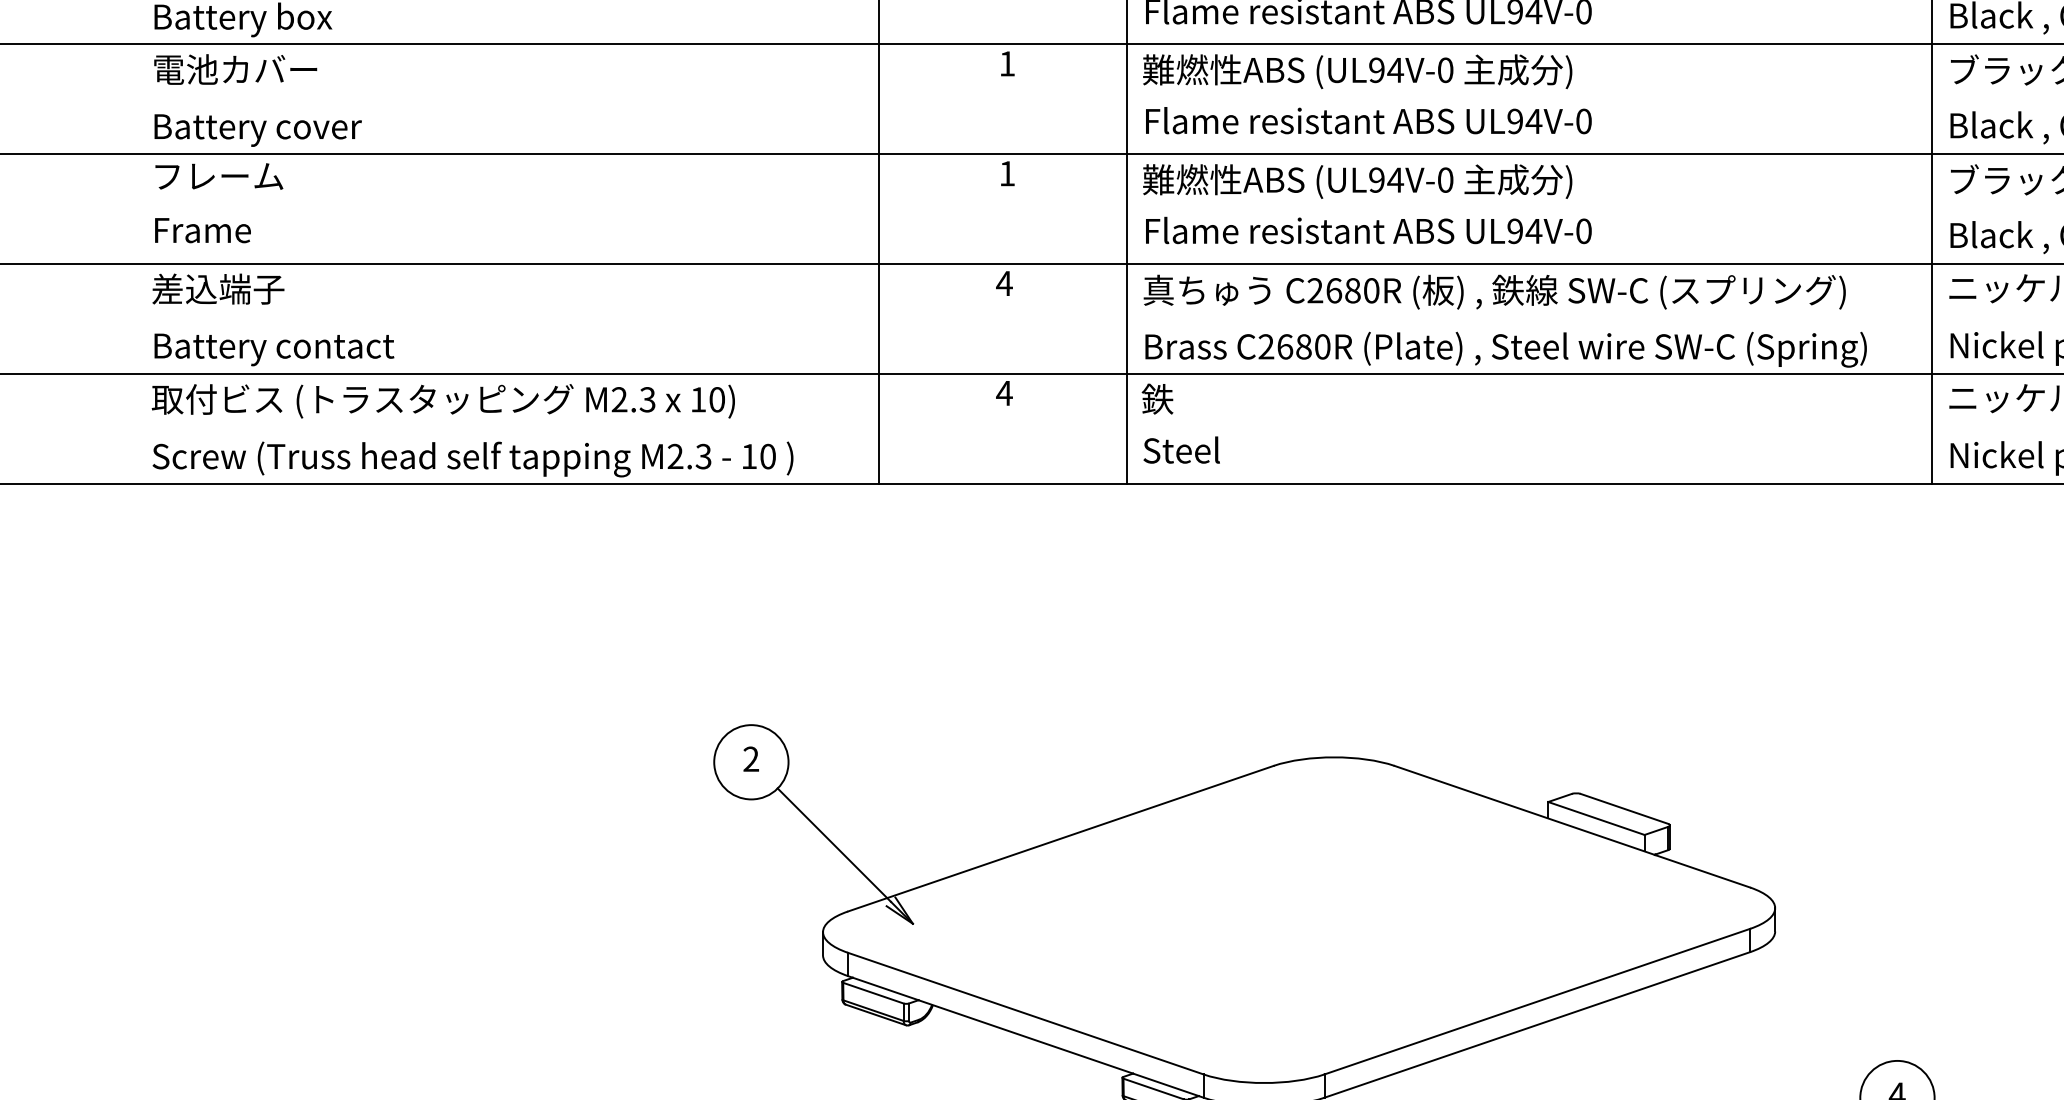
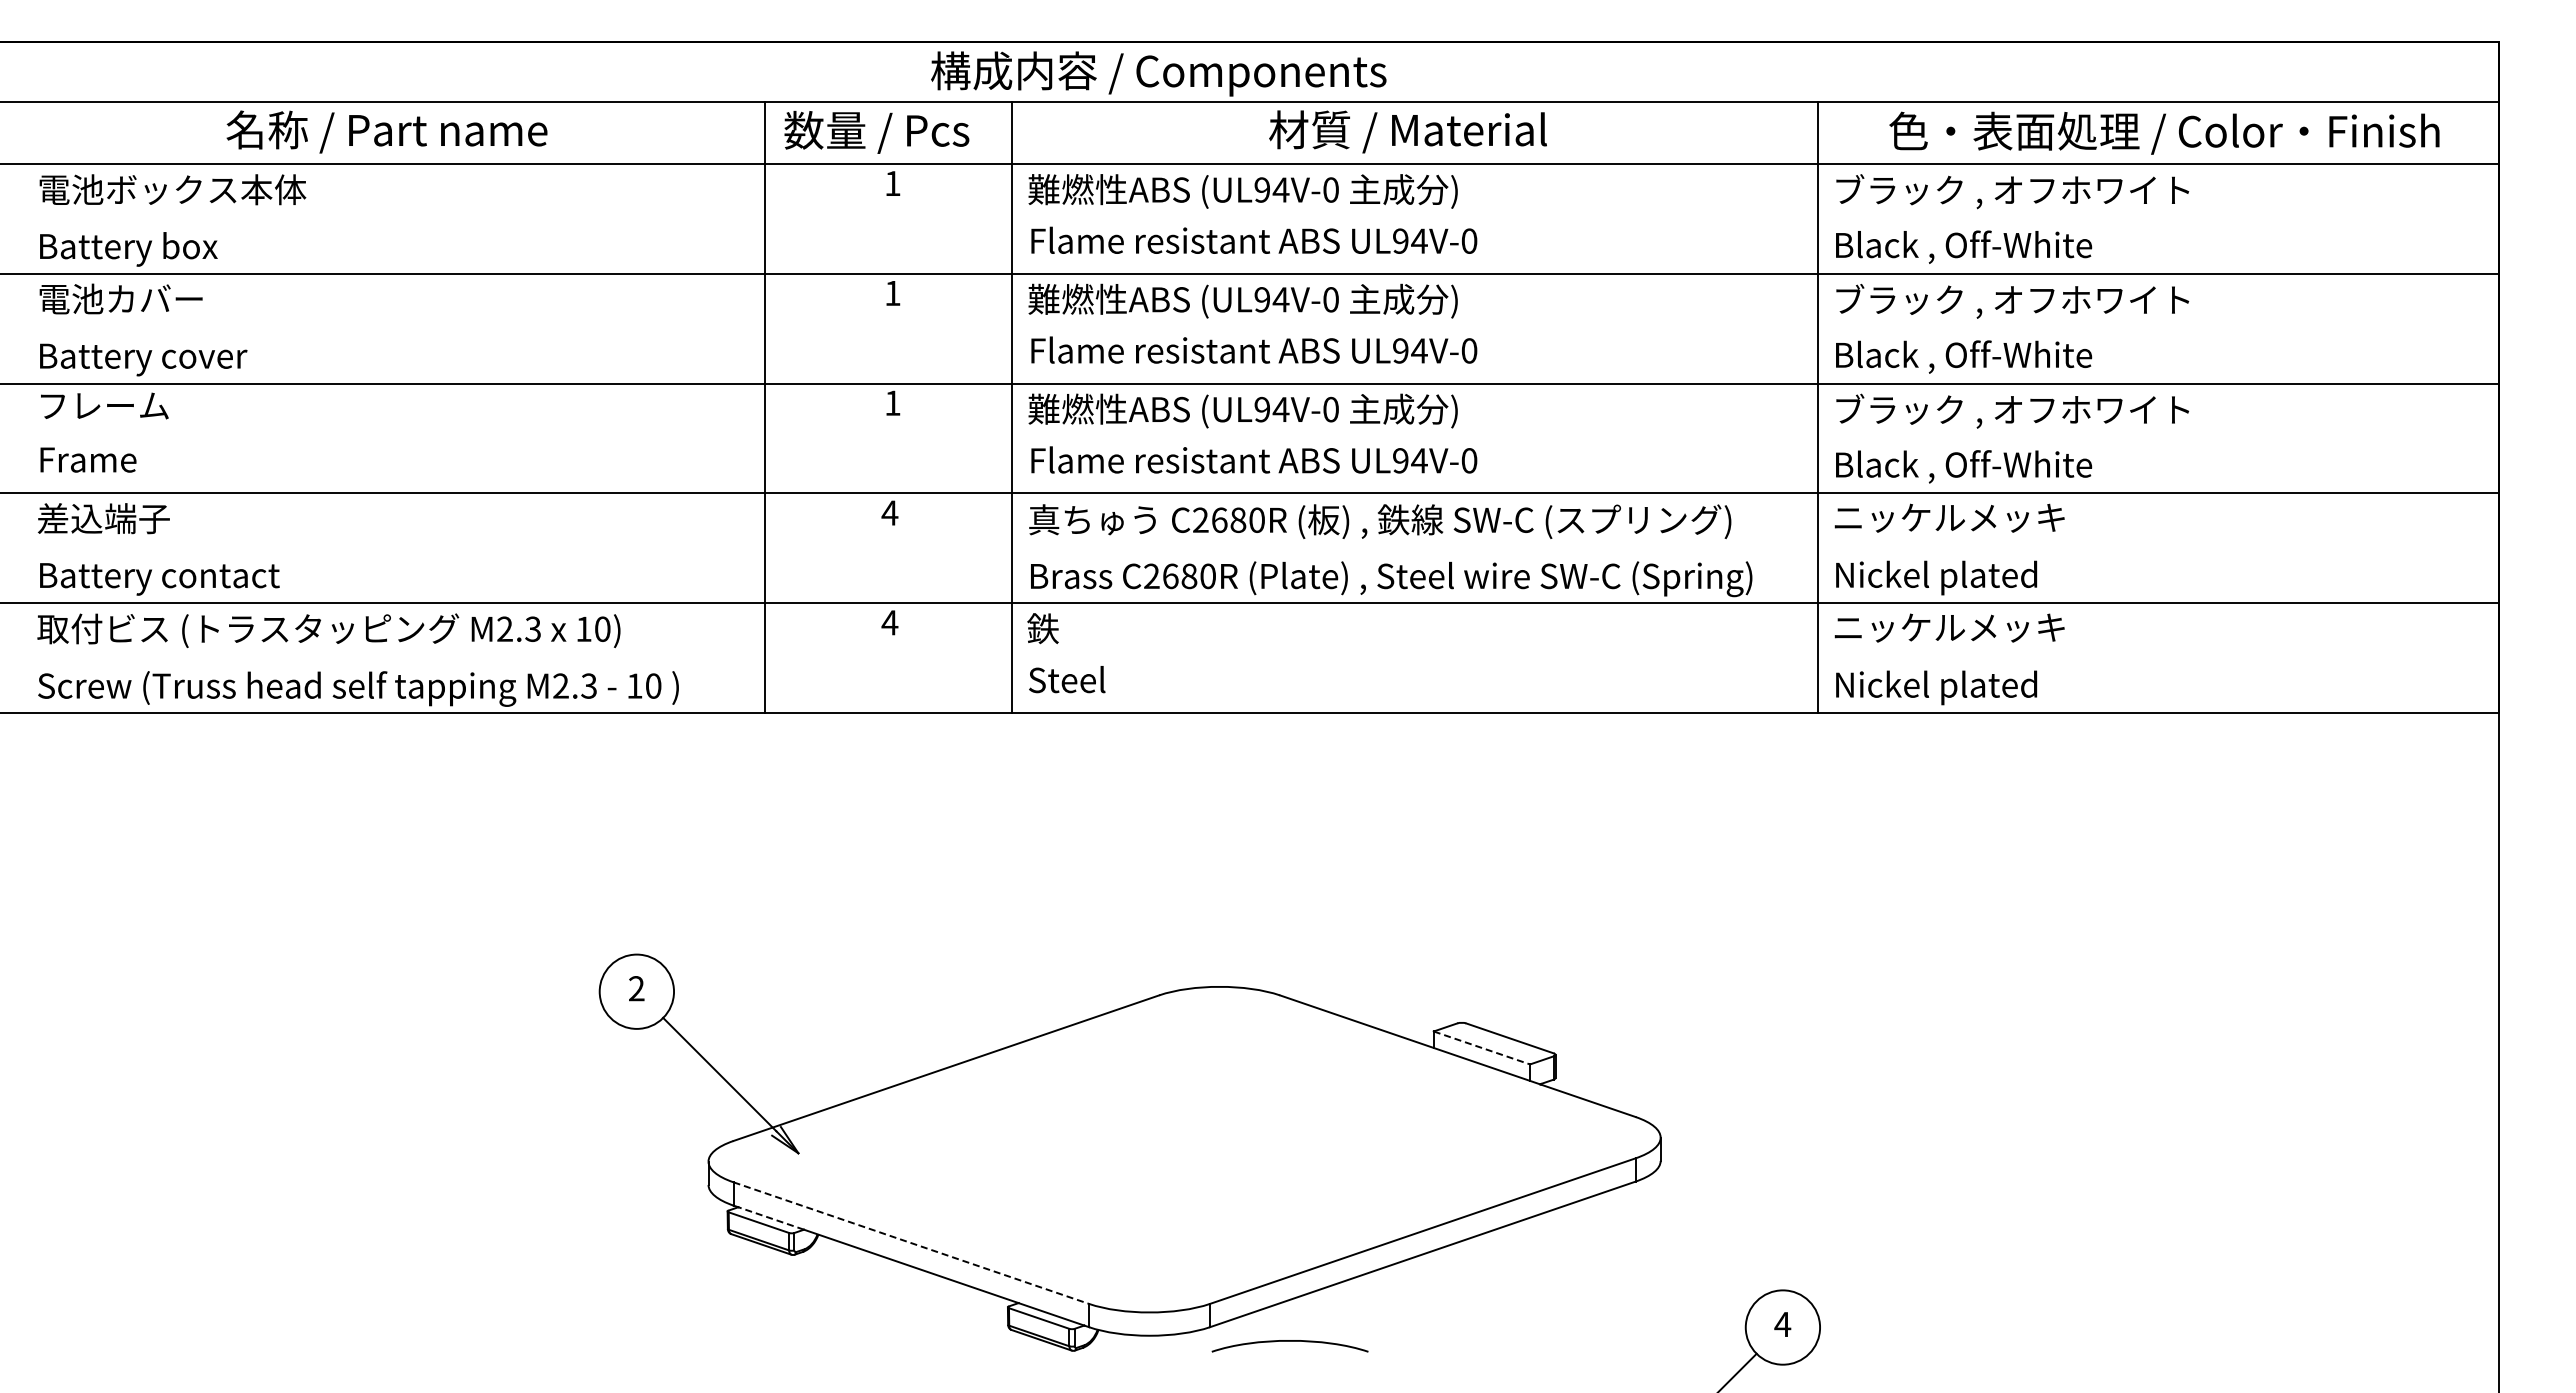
line: (1596, 818) -> (1481, 1047), solid -> dashed
line: (886, 989) -> (771, 1218), solid -> dashed
line: (1026, 1014) -> (911, 1243), solid -> dashed

